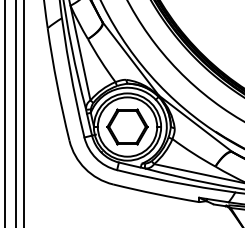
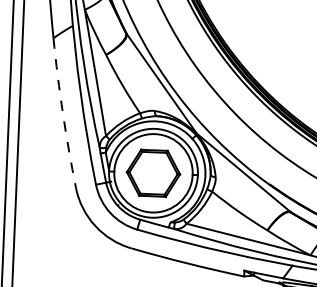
arc: (57, 84) -> (63, 113), solid -> dashed

